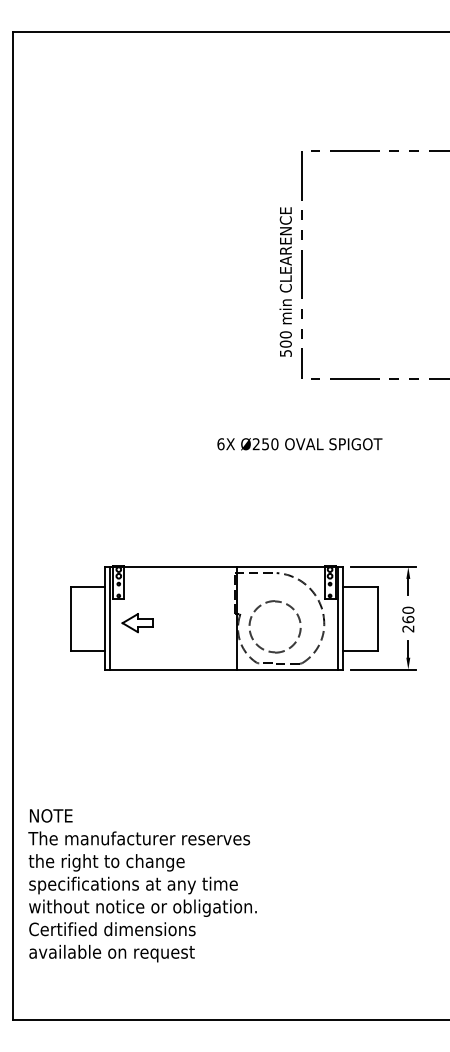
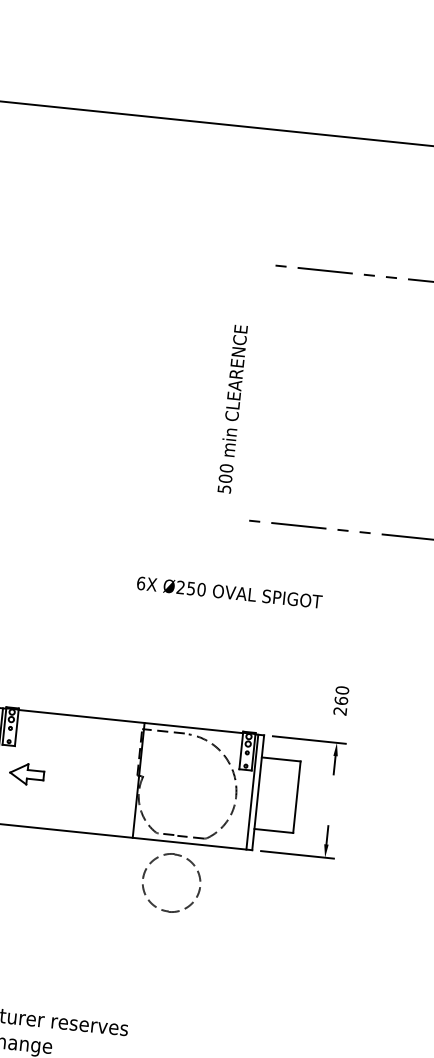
line: (301, 264) -> (252, 391), removed
part: (252, 617) -> (147, 869), moved
text: (408, 619) -> (341, 700), moved

